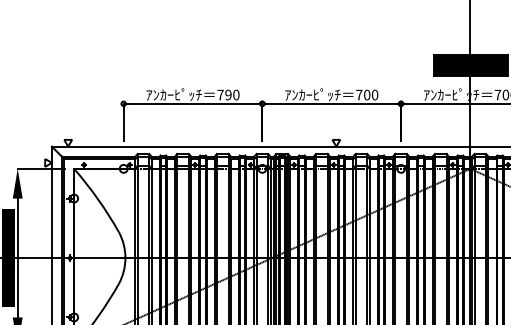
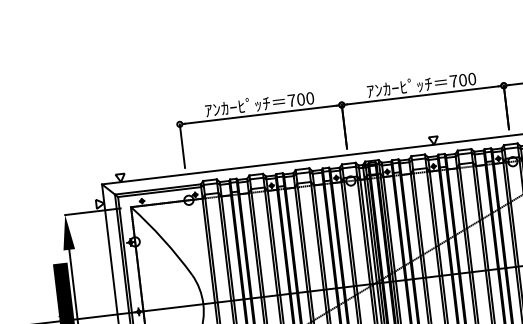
text: (228, 95) -> (301, 100), 790 -> 700

